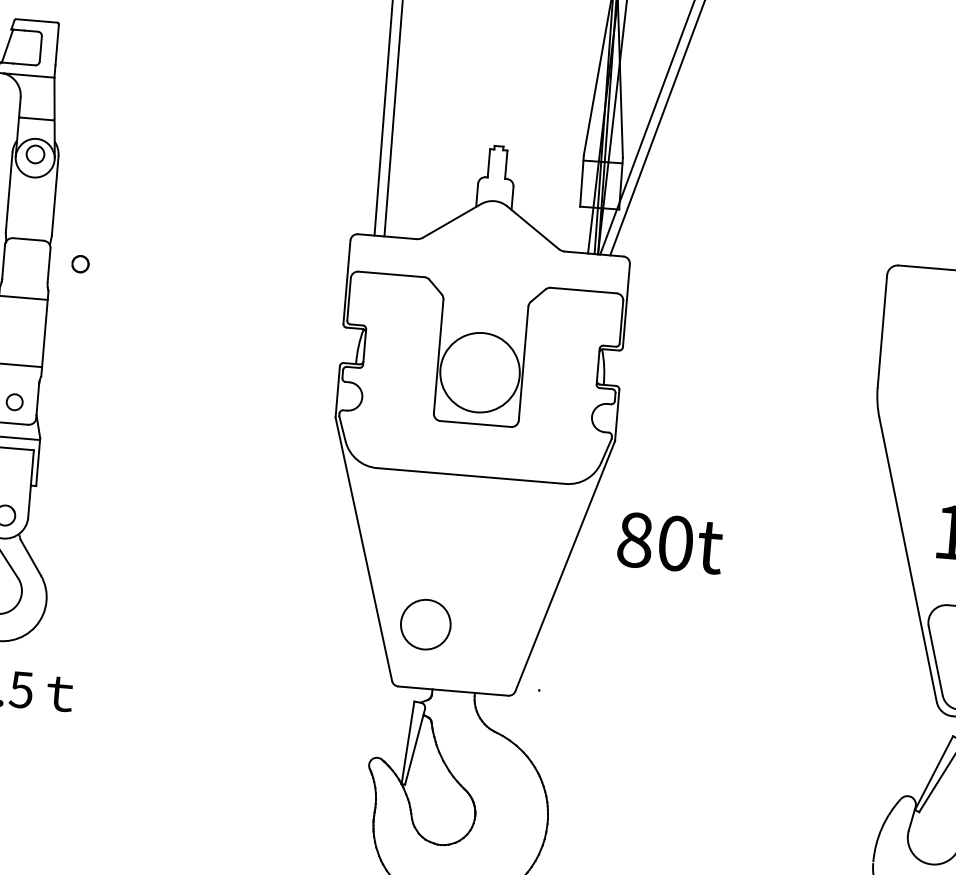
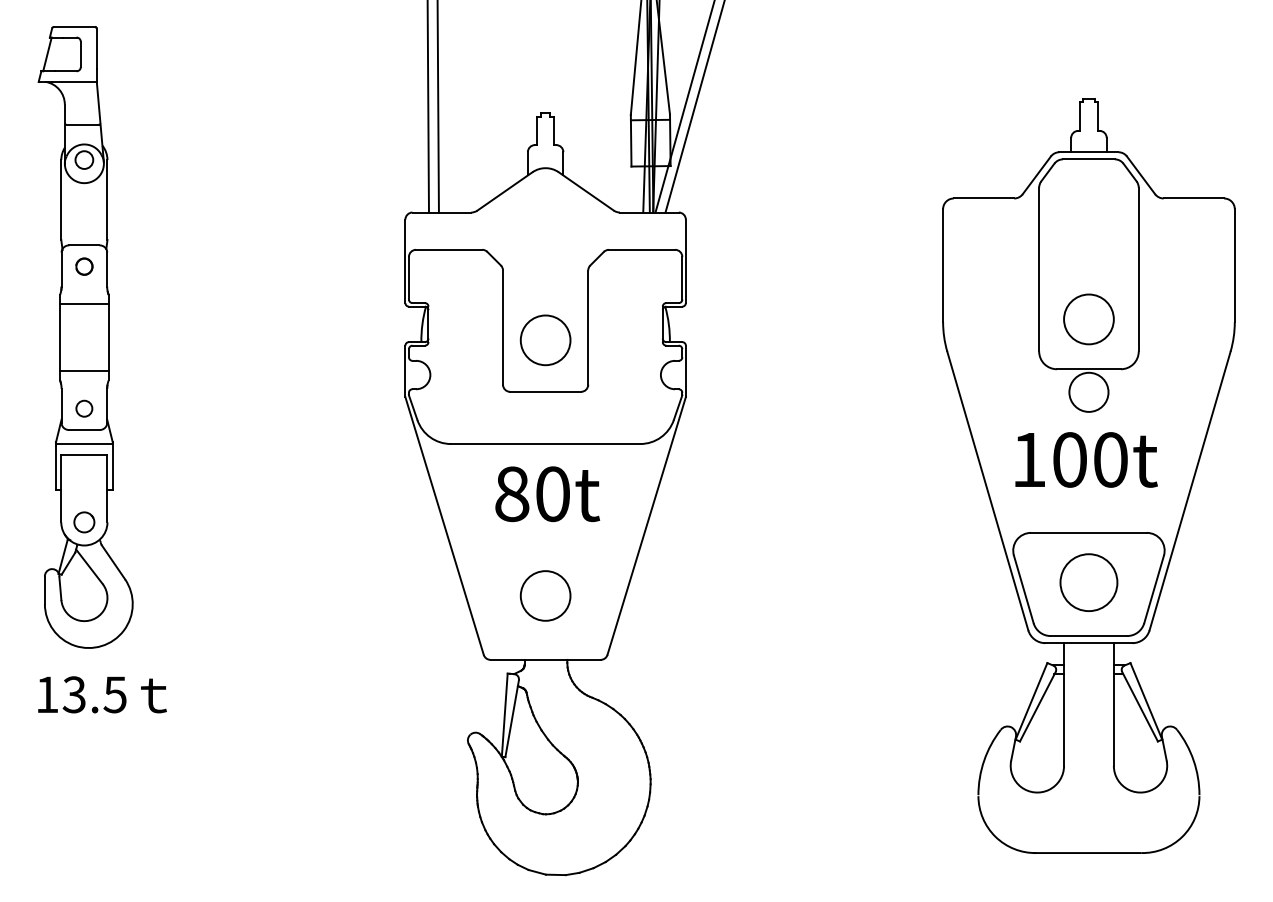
part: (80, 264) -> (84, 266), moved
circle: (479, 372) -> (545, 340), size x0.62
text: (670, 543) -> (547, 494), moved
circle: (425, 624) -> (545, 595), moved

